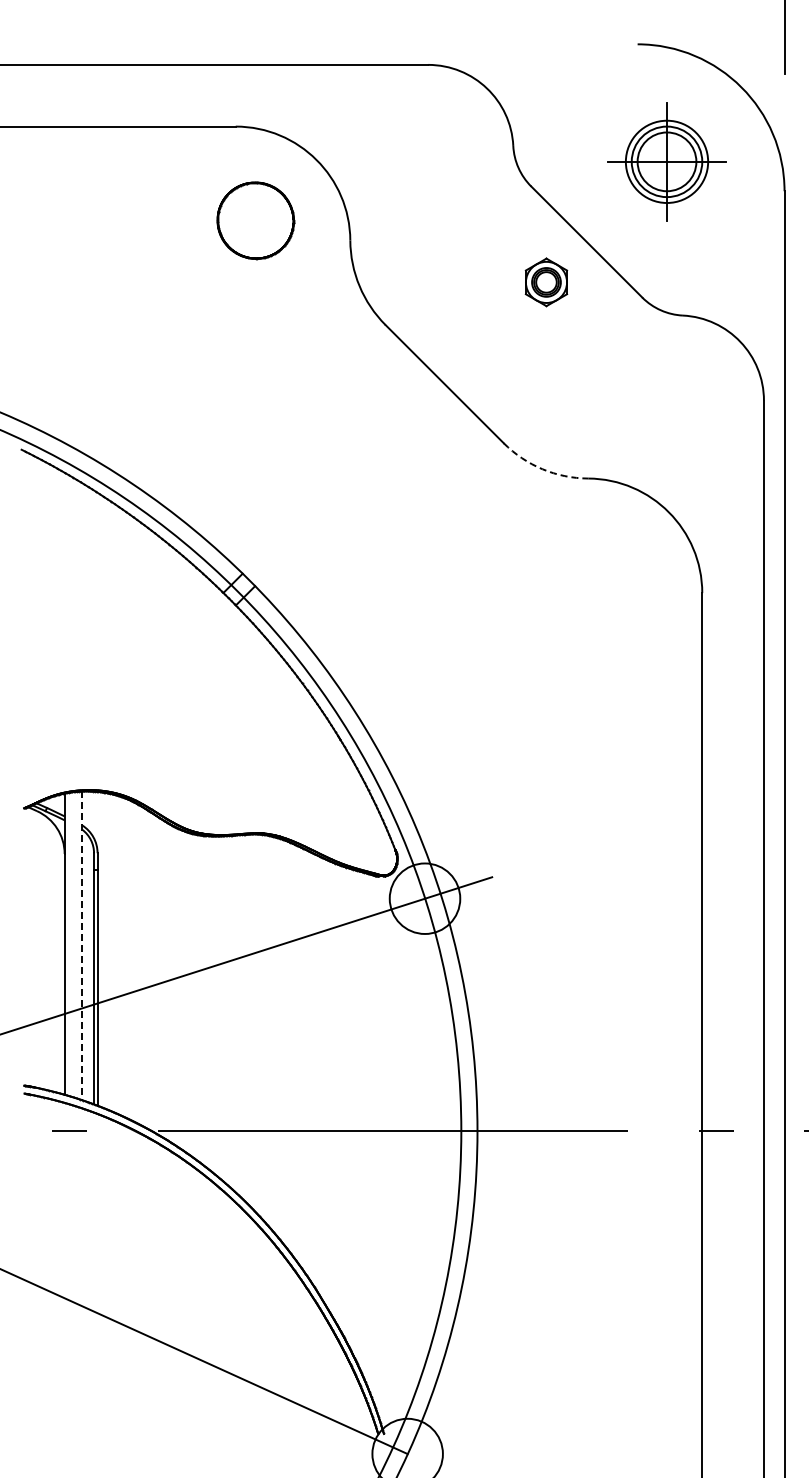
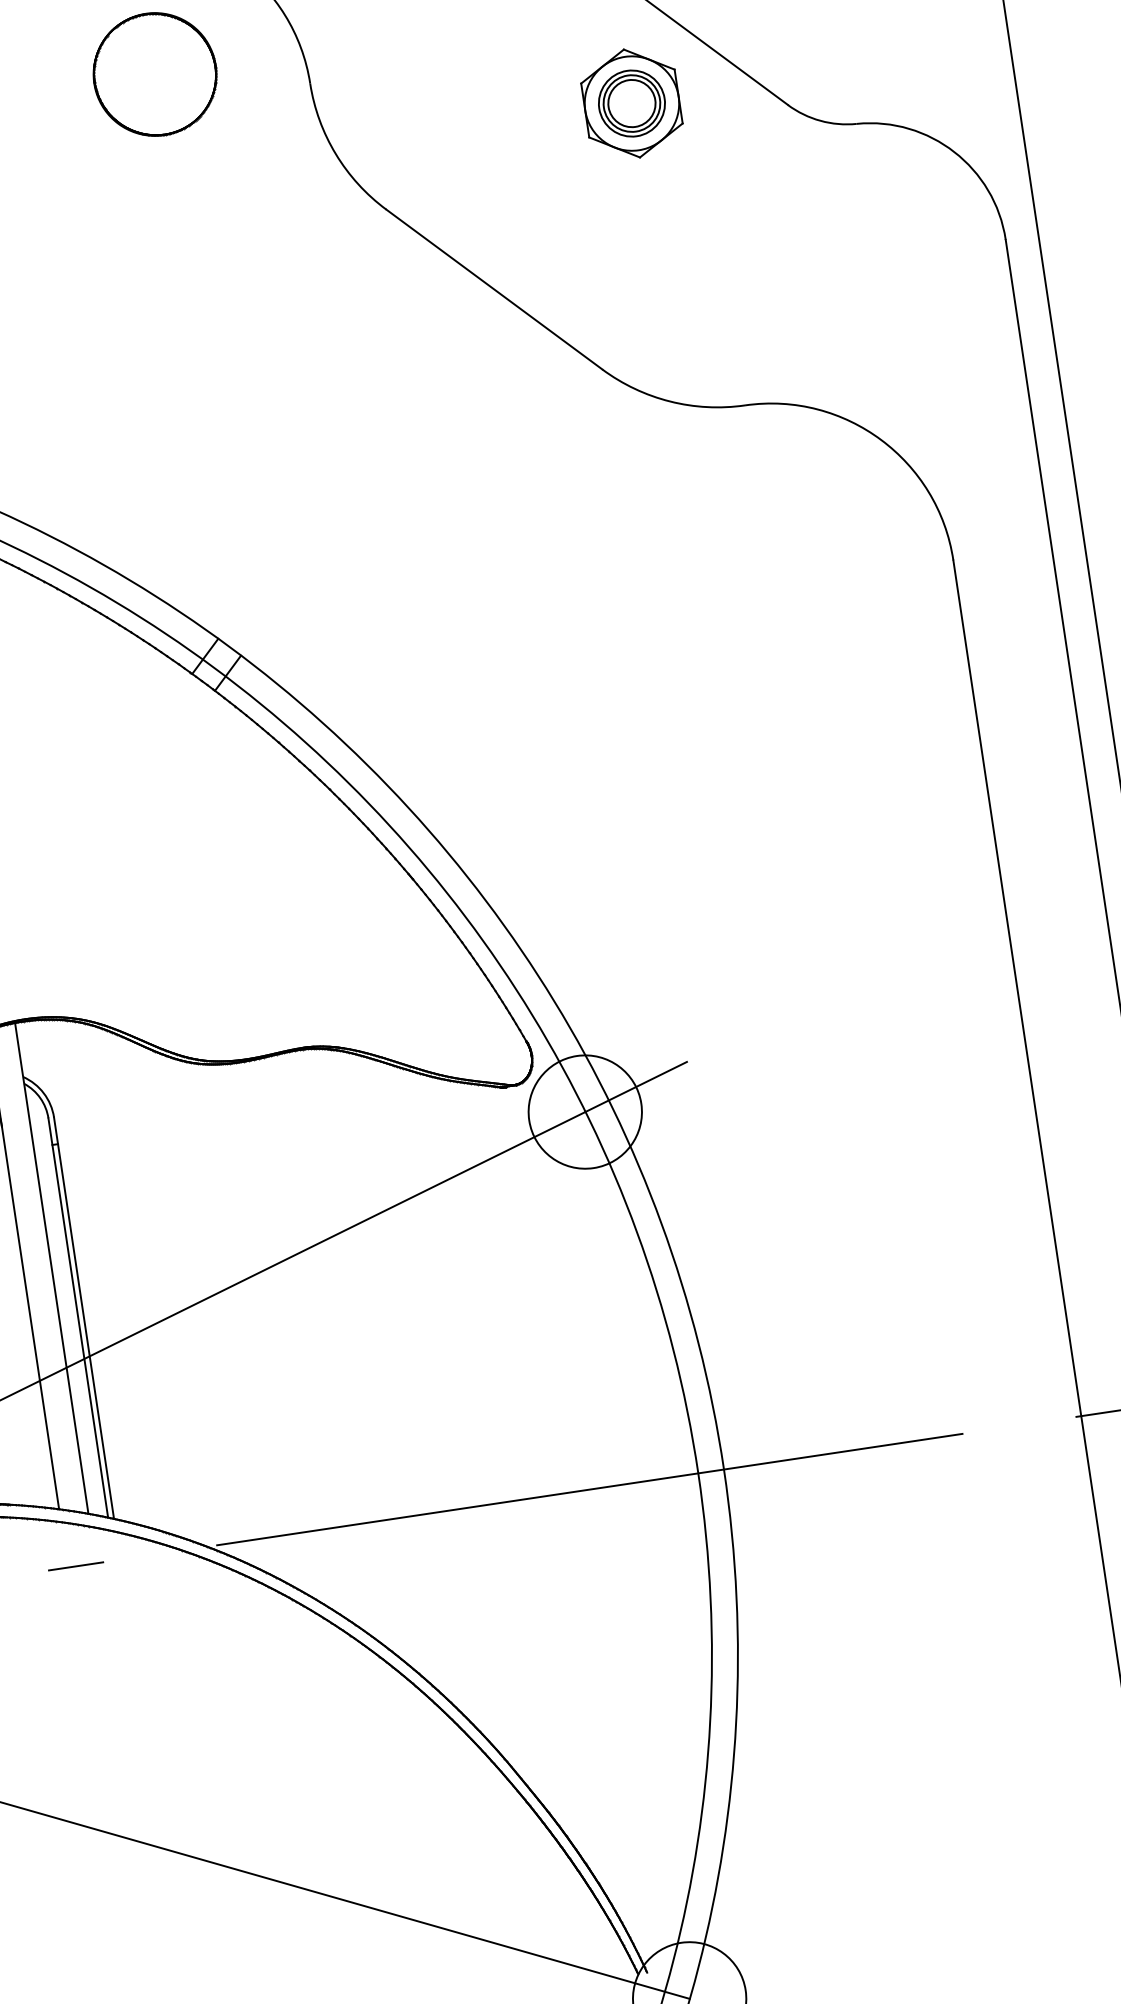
part: (546, 282) -> (632, 103), size x1.43
arc: (542, 469) -> (670, 401), dashed -> solid
line: (82, 946) -> (52, 1269), dashed -> solid

